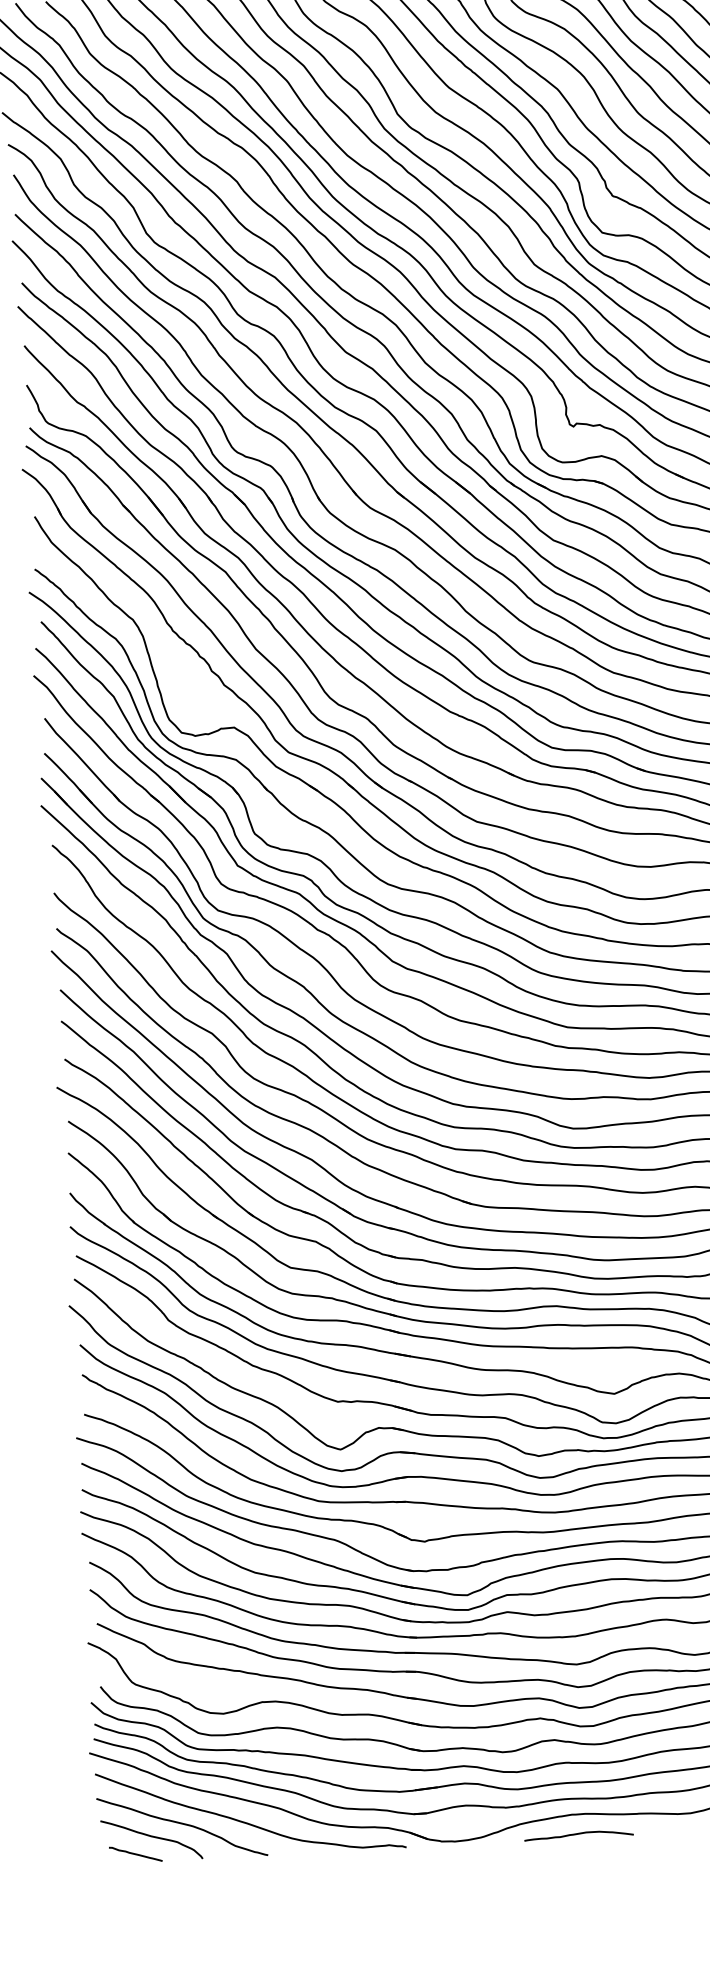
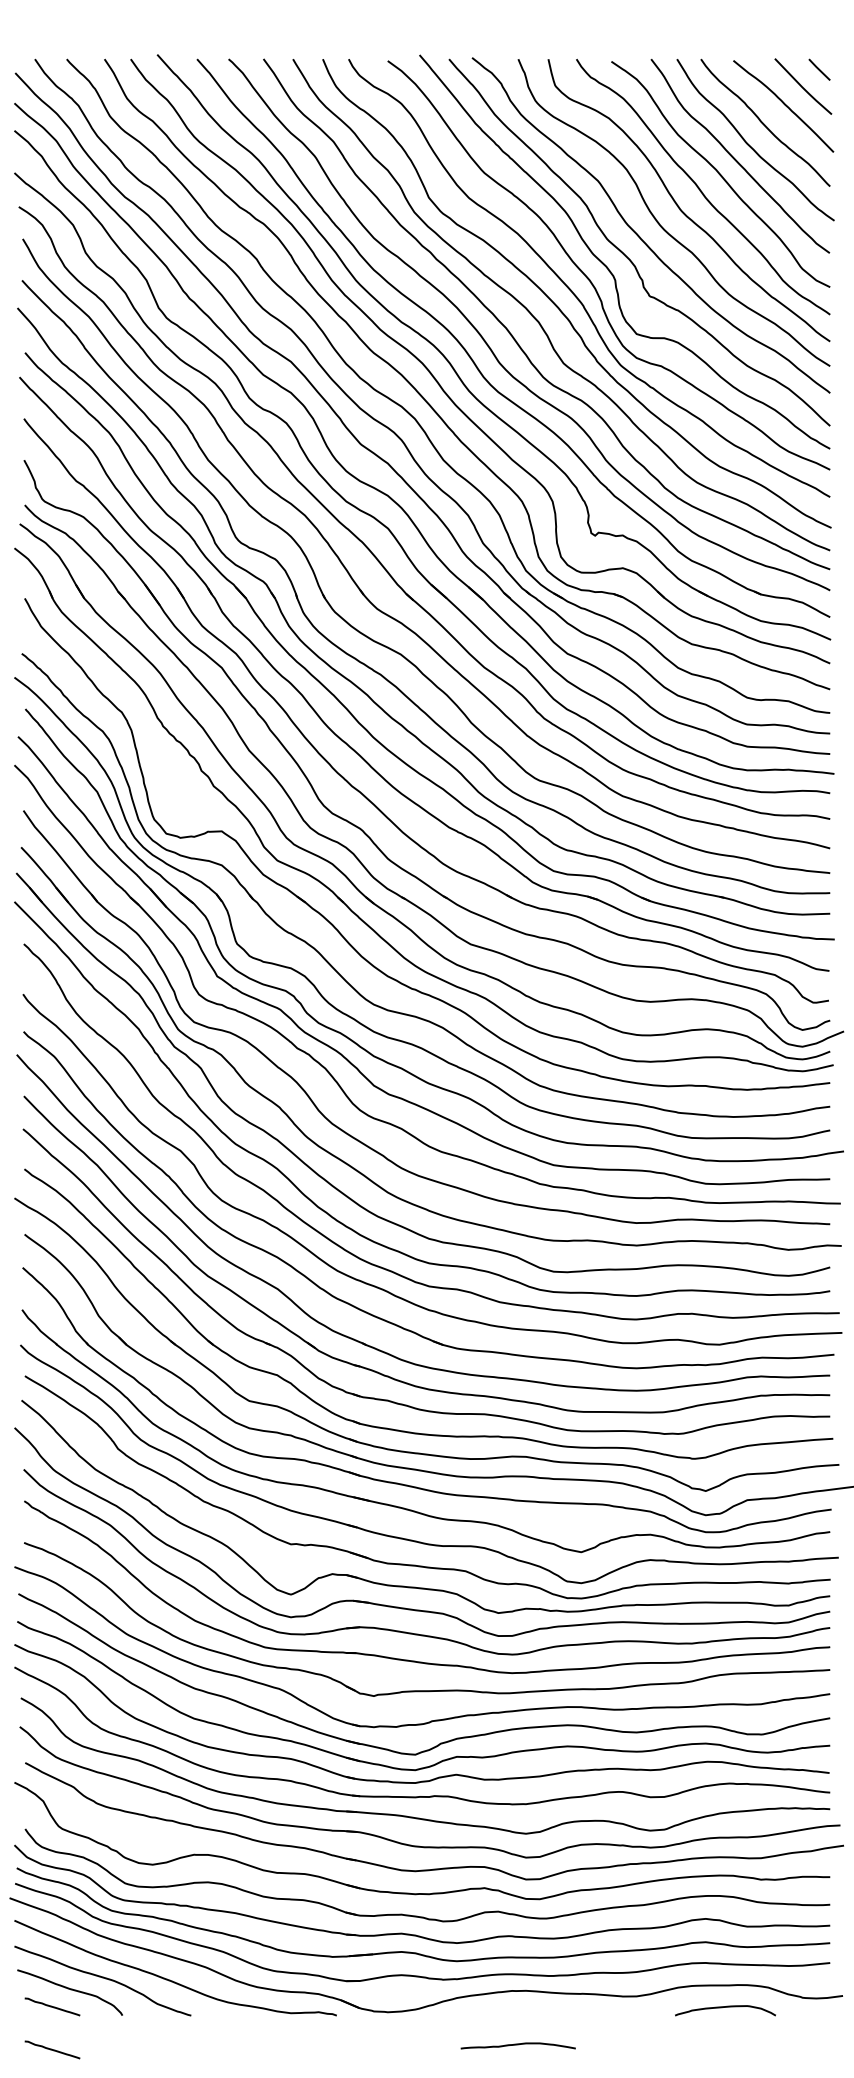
curve: (578, 1834) -> (517, 2045), moved
line: (138, 1894) -> (52, 2049), added

